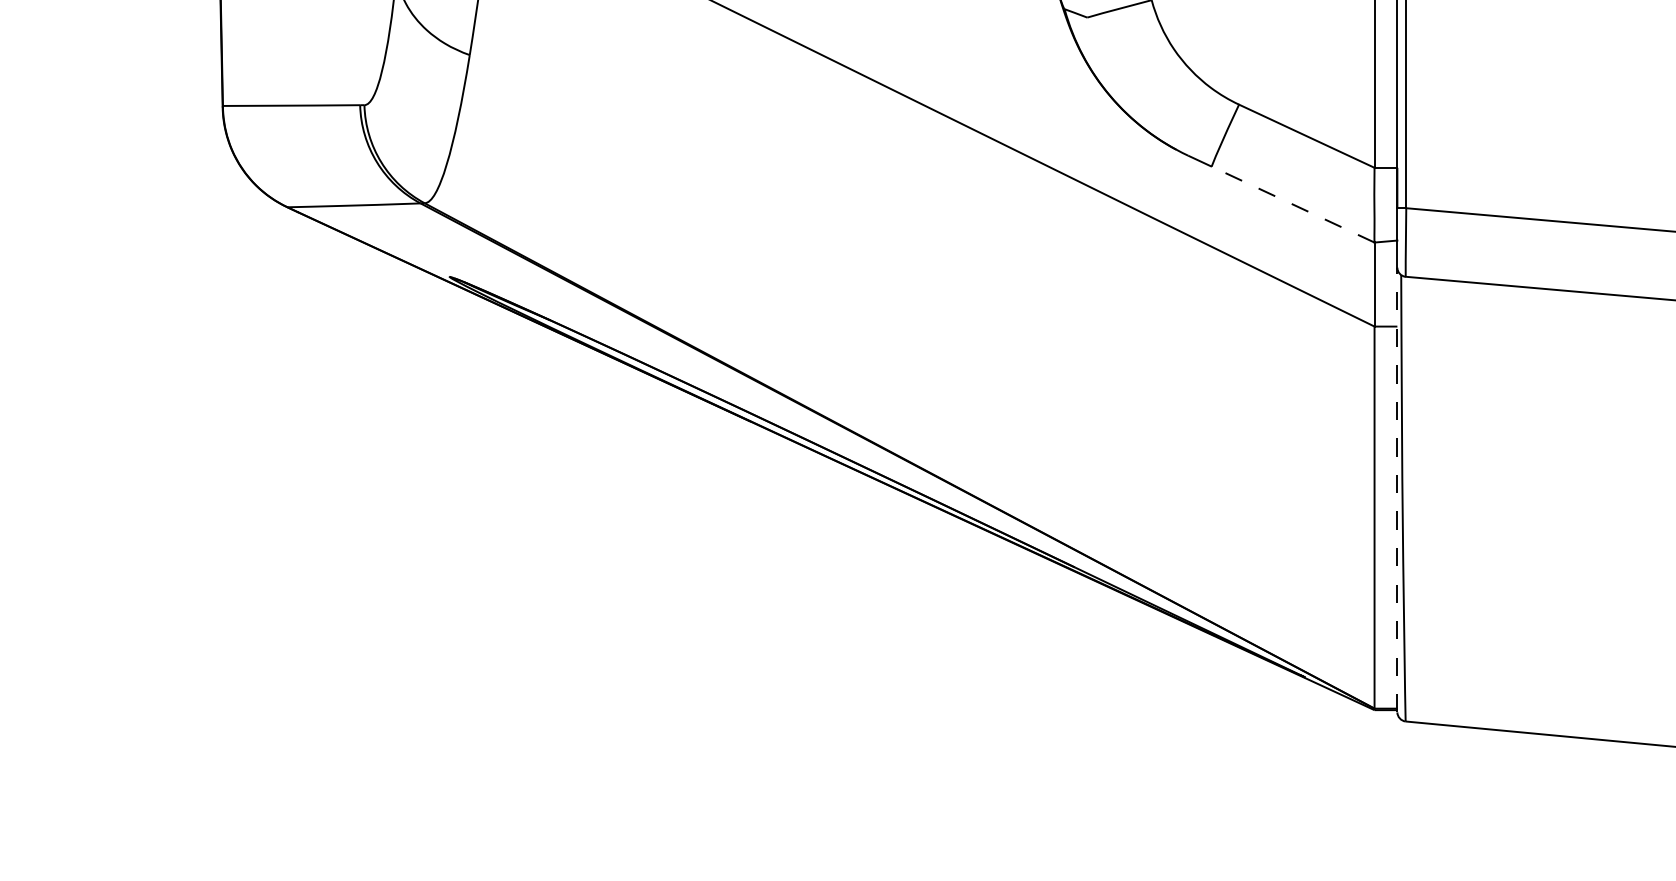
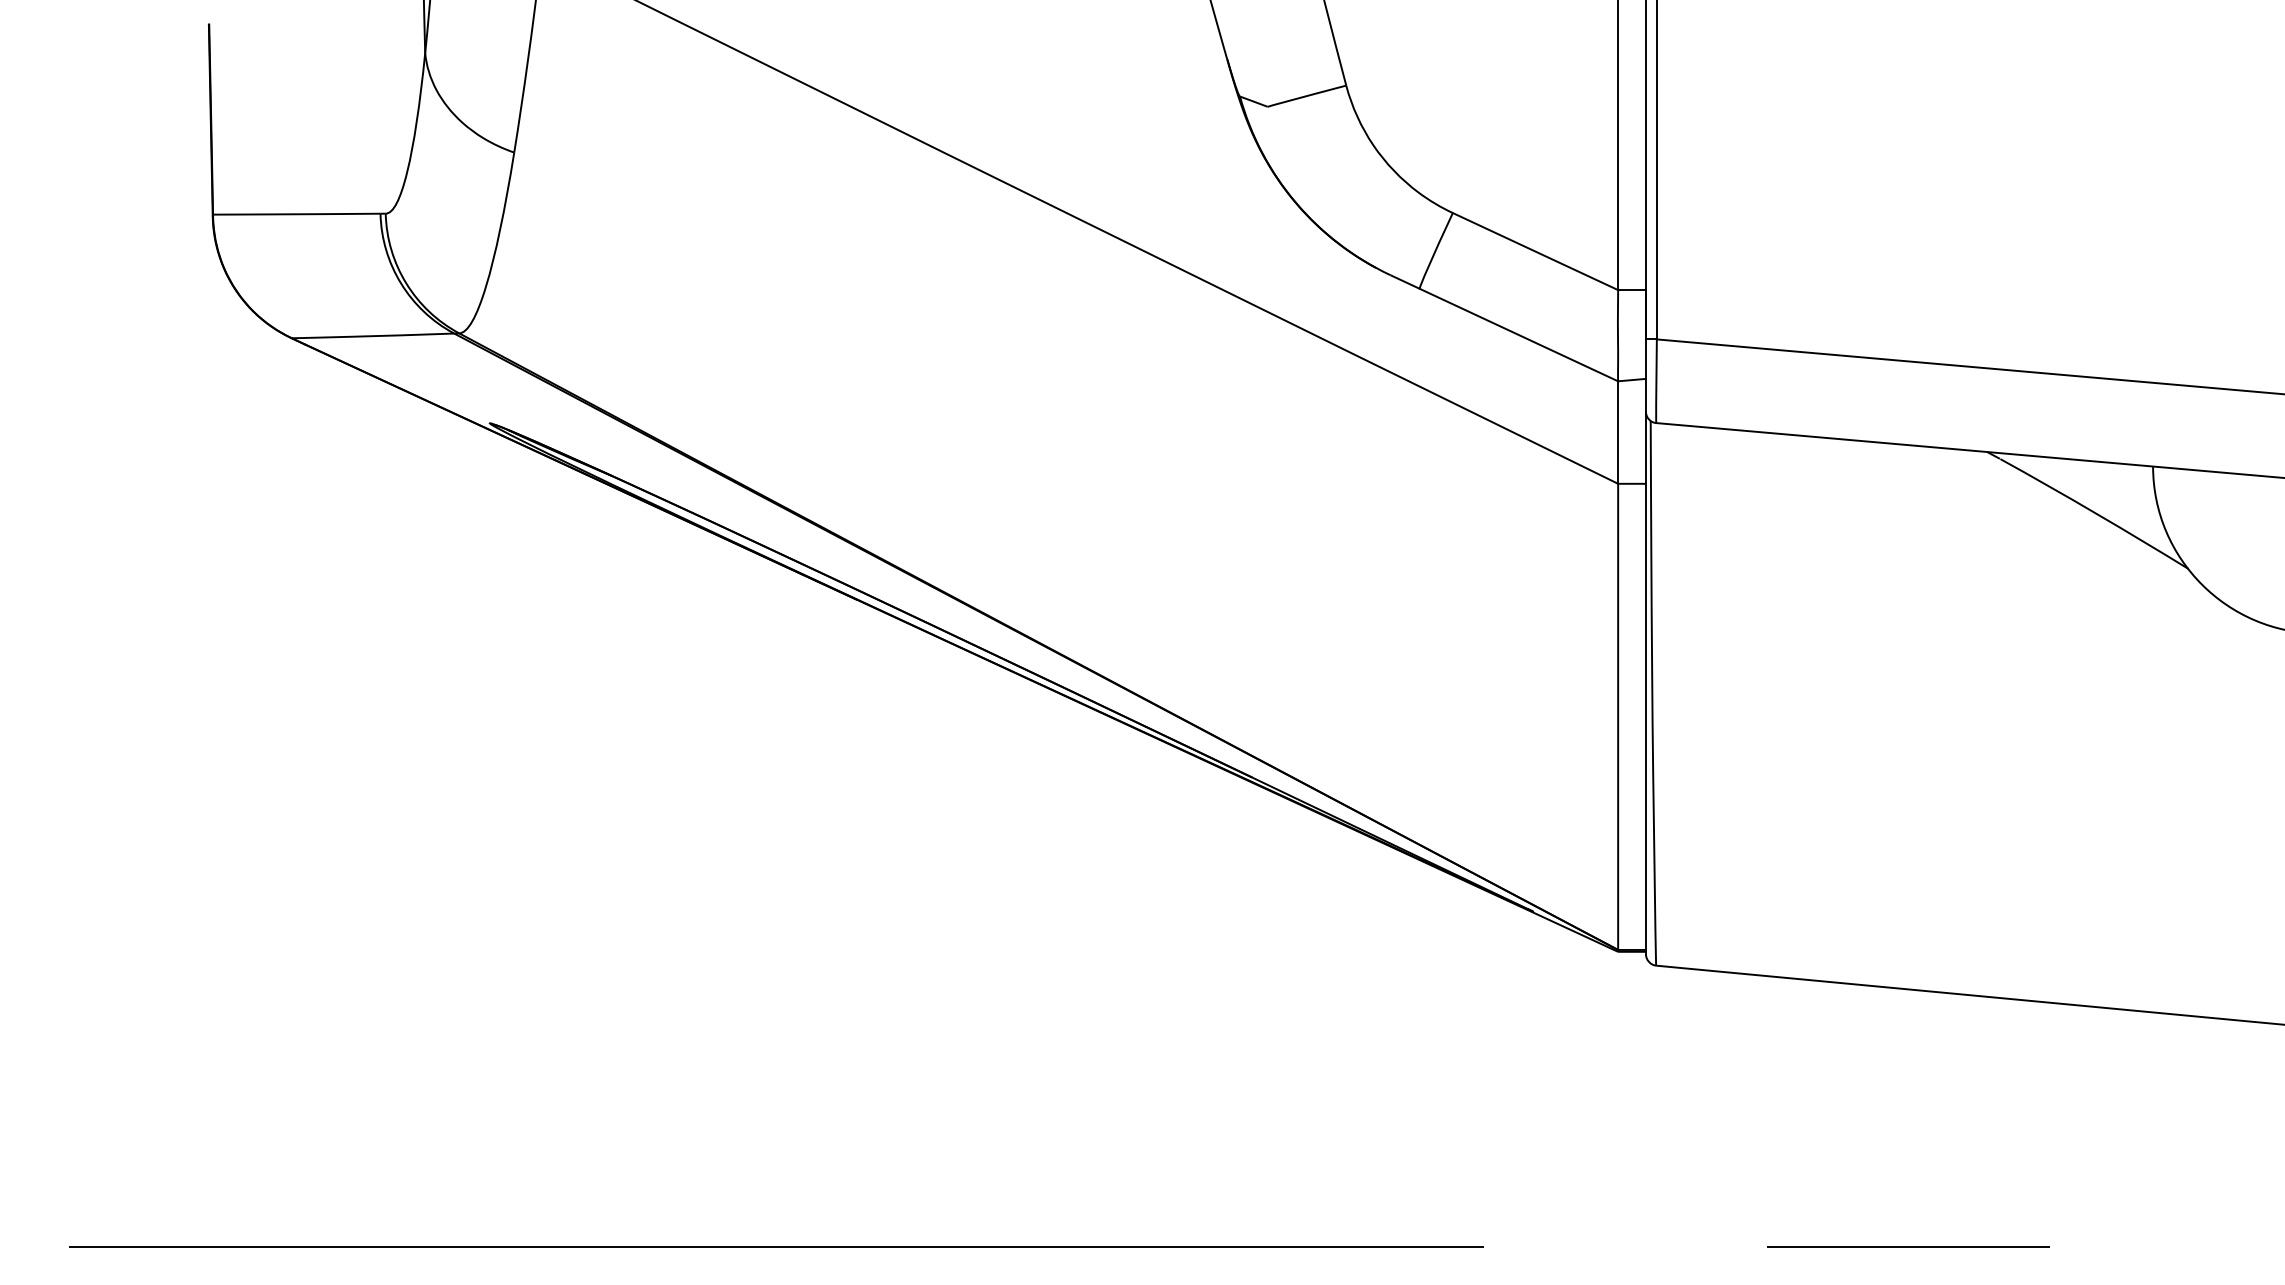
line: (1292, 204) -> (1518, 334), dashed -> solid
line: (1397, 489) -> (1646, 682), dashed -> solid

